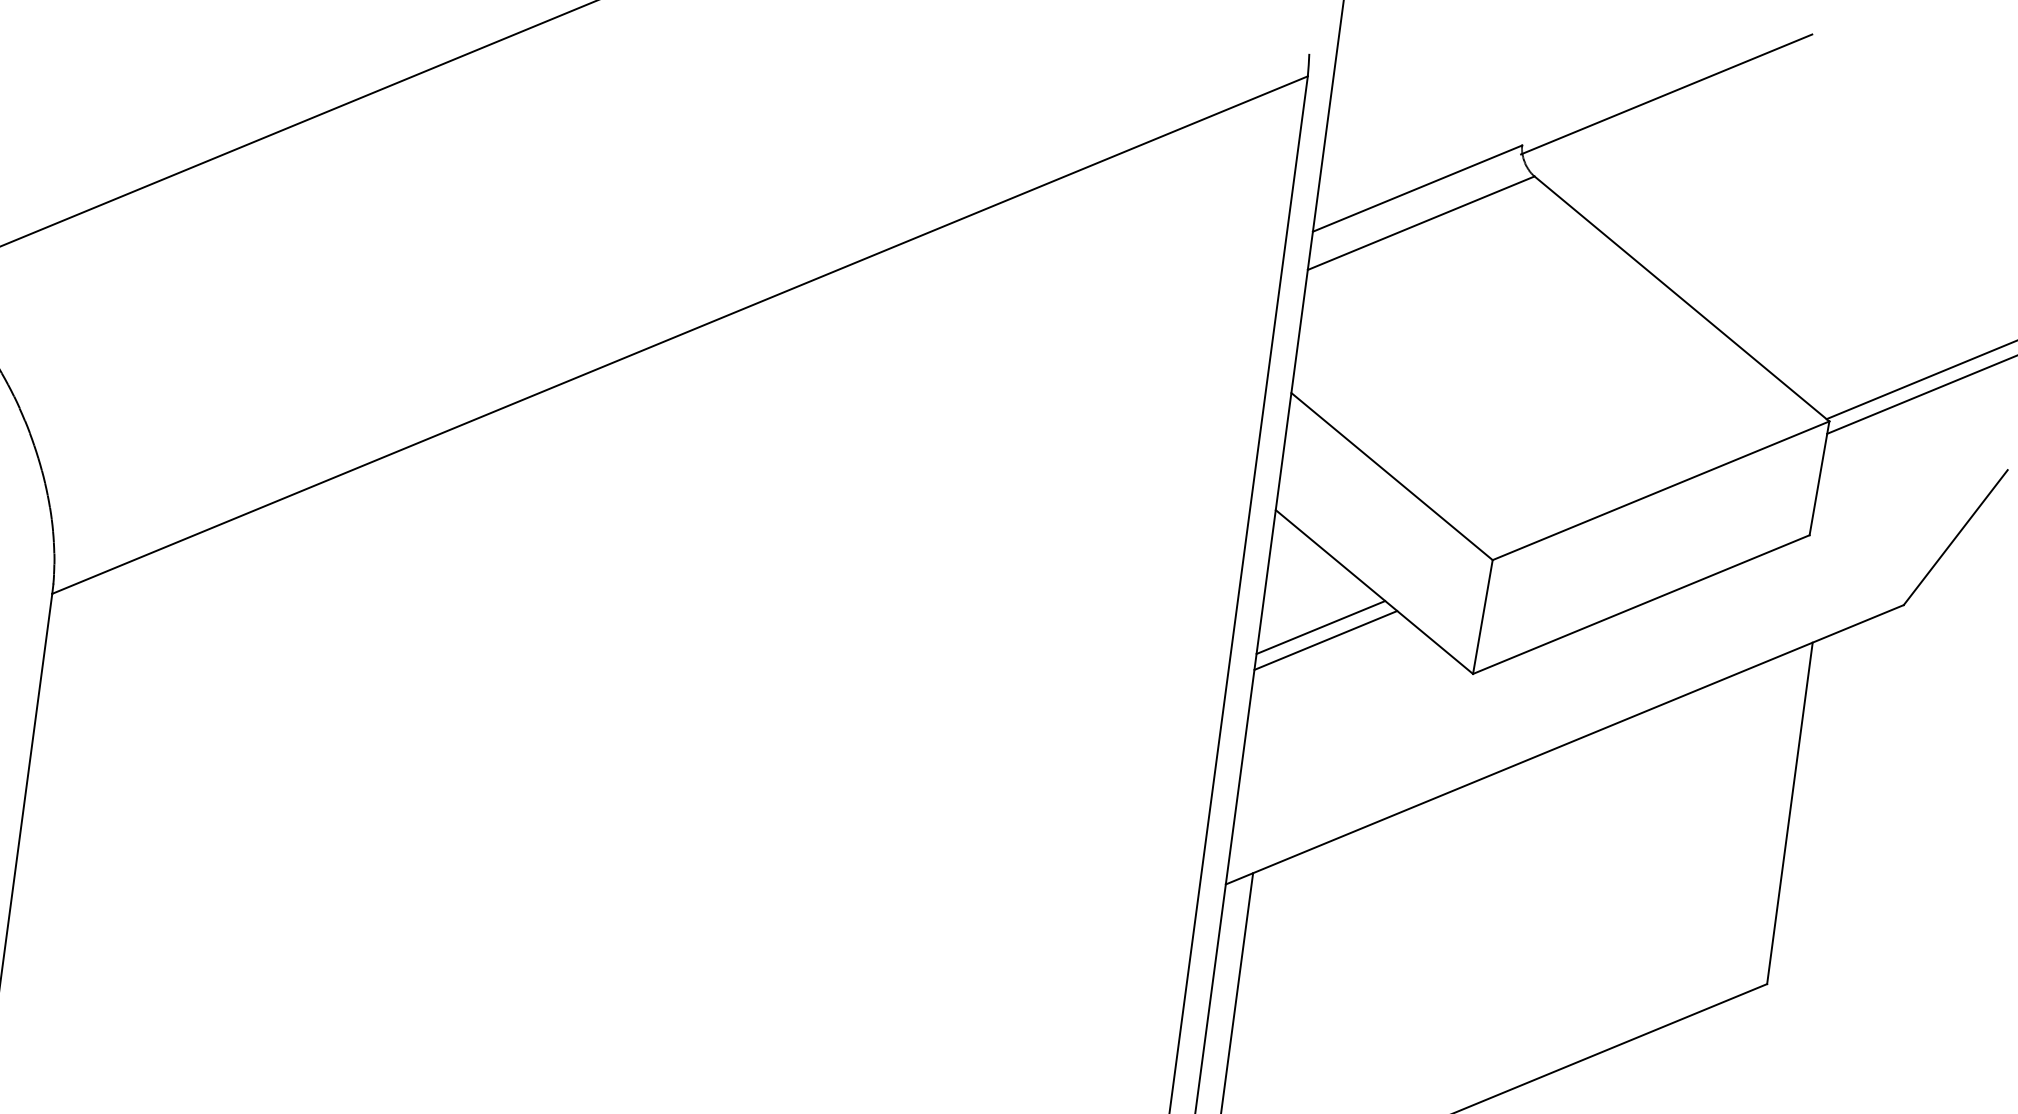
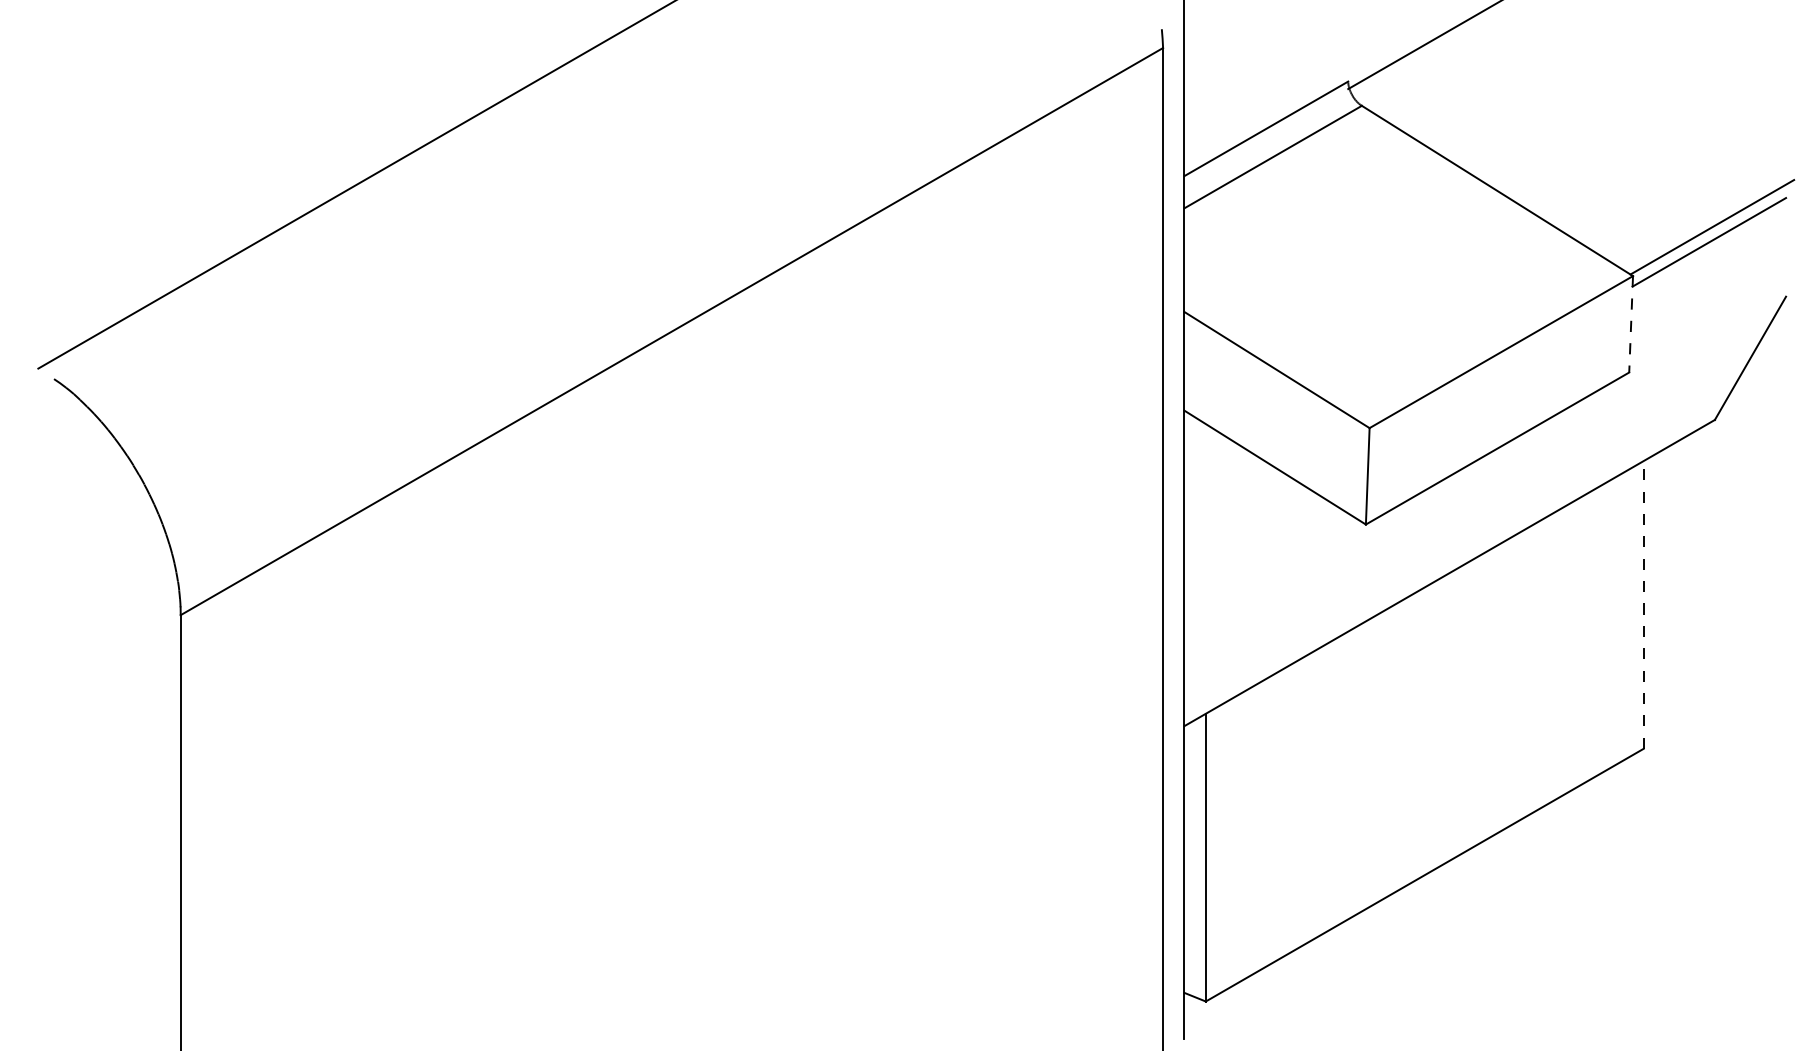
line: (1819, 478) -> (1631, 324), solid -> dashed
line: (1320, 626) -> (1234, 502), removed
line: (1326, 639) -> (1240, 512), removed
line: (1789, 812) -> (1643, 604), solid -> dashed

